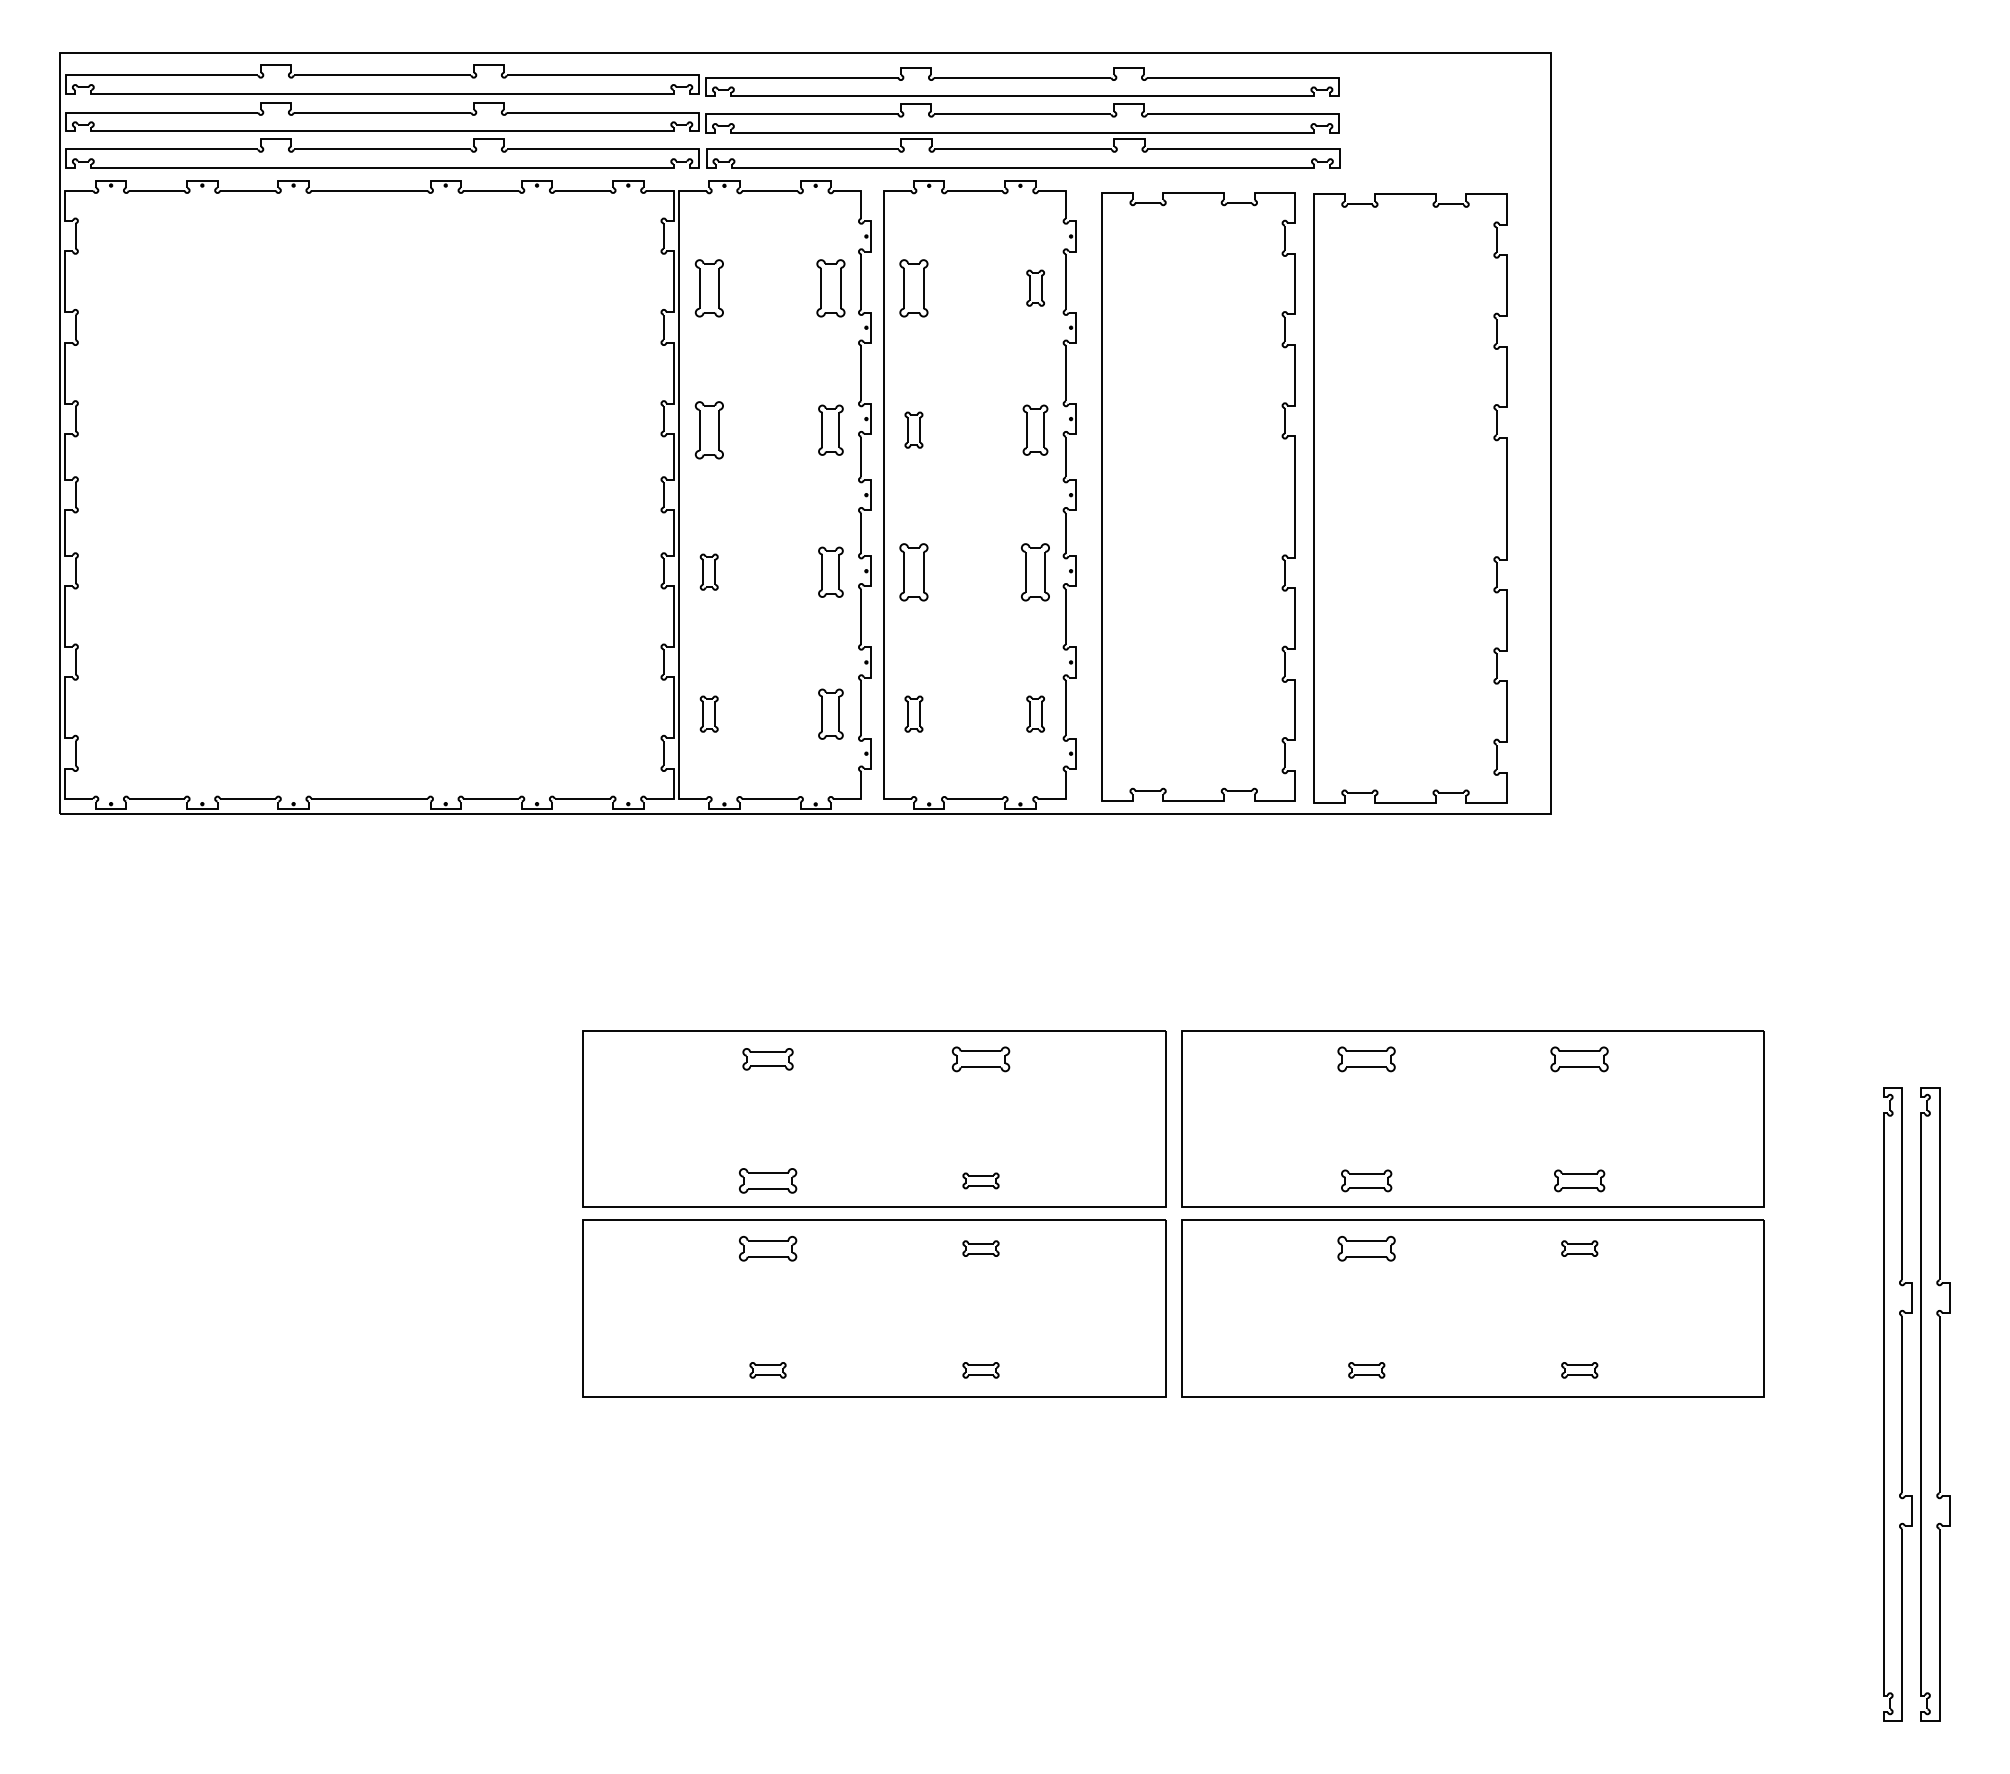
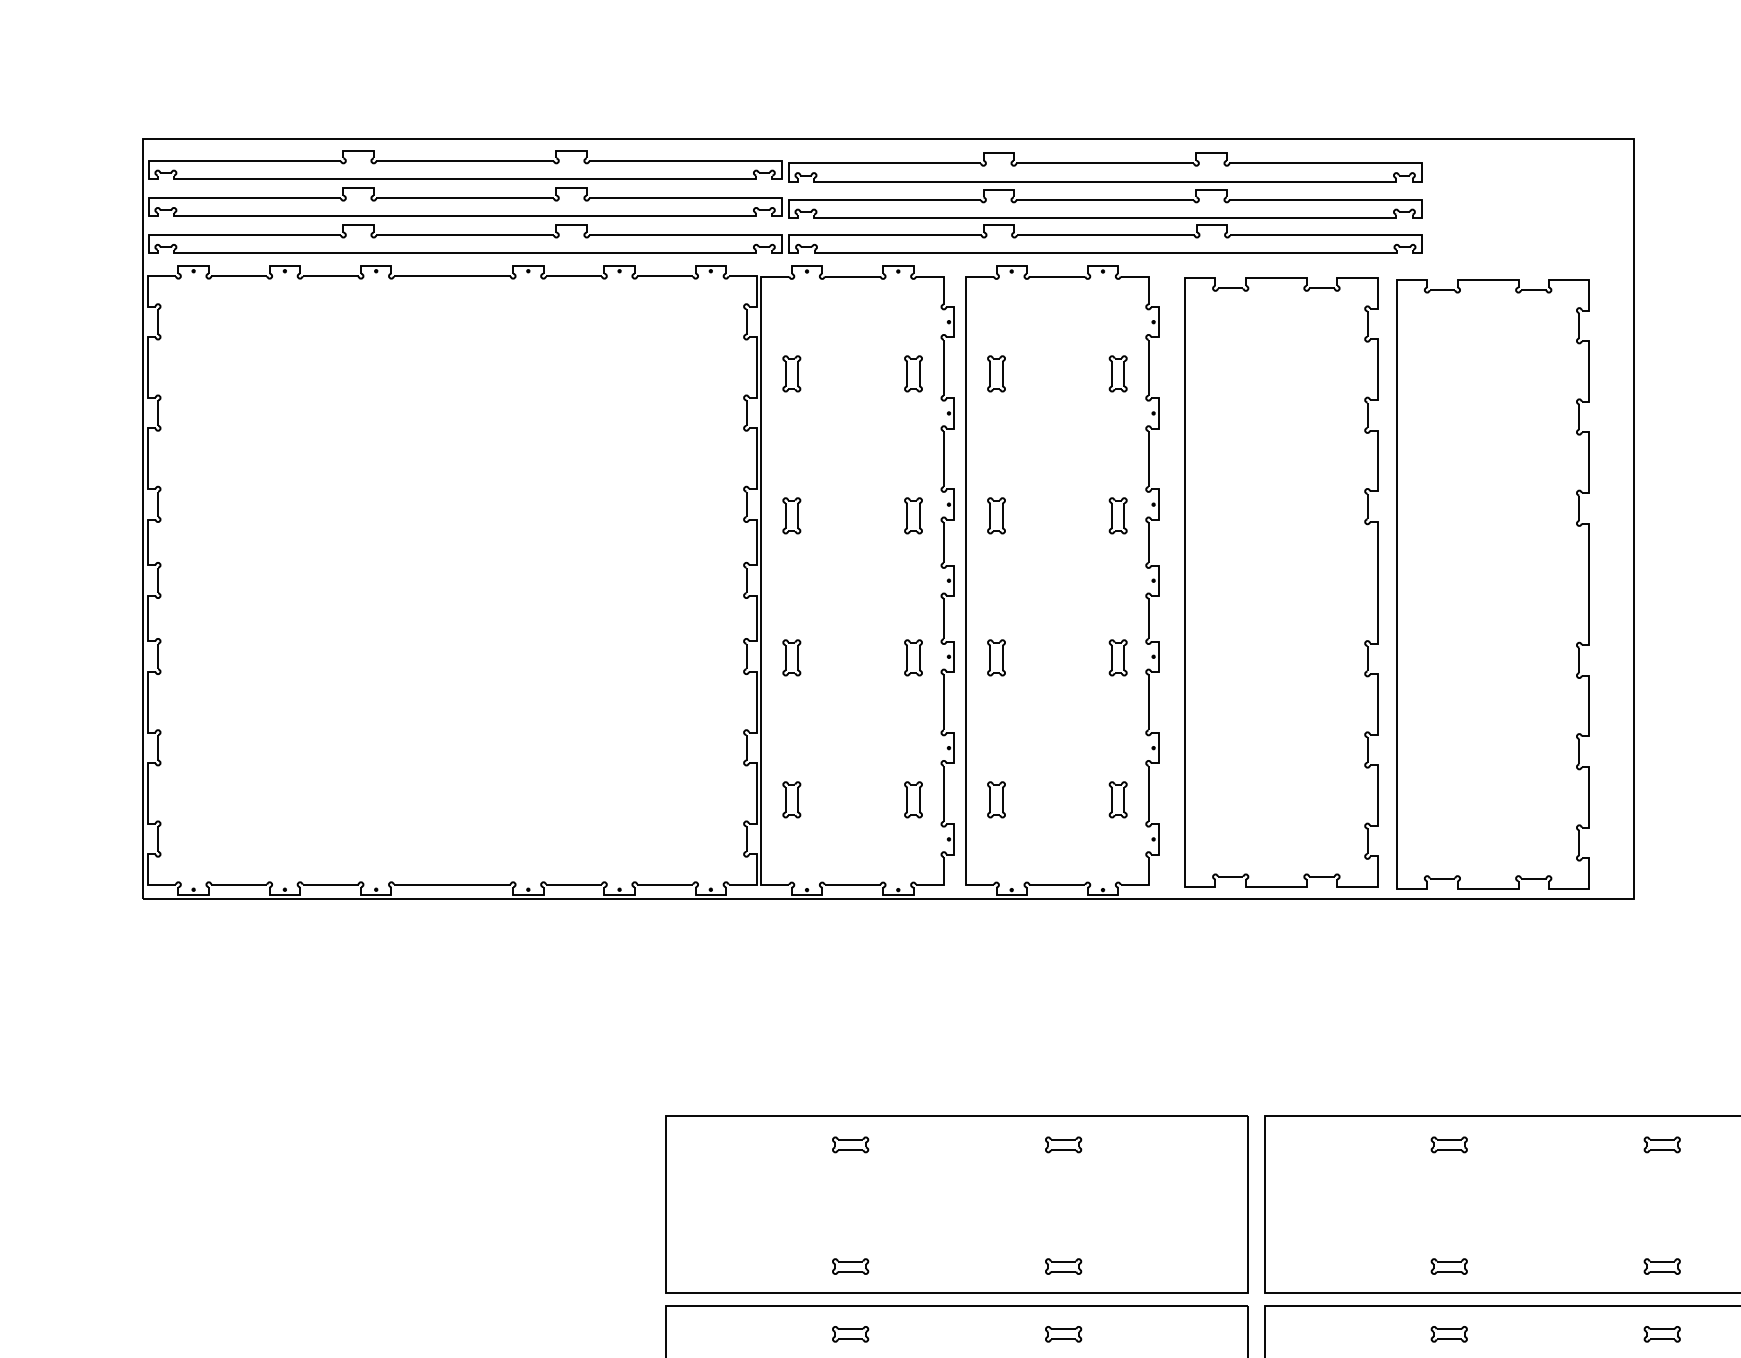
part: (708, 287) -> (791, 373), size x0.62
part: (830, 287) -> (913, 373), size x0.62
part: (913, 287) -> (996, 373), size x0.62
part: (708, 429) -> (791, 515), size x0.62
part: (830, 429) -> (913, 515), size x0.71
part: (1035, 429) -> (1118, 515), size x0.71
part: (830, 571) -> (913, 657), size x0.71
part: (913, 571) -> (996, 657), size x0.62
part: (1035, 571) -> (1118, 657), size x0.62
part: (830, 713) -> (913, 799), size x0.71
part: (767, 1058) -> (850, 1144), size x0.71
part: (980, 1058) -> (1063, 1144), size x0.62
part: (1366, 1058) -> (1449, 1144), size x0.62
part: (1579, 1058) -> (1662, 1144), size x0.62
part: (767, 1180) -> (850, 1266), size x0.62
part: (1366, 1180) -> (1449, 1266), size x0.71
part: (1579, 1180) -> (1662, 1266), size x0.71
part: (767, 1248) -> (850, 1334), size x0.62
part: (1366, 1248) -> (1449, 1334), size x0.62

